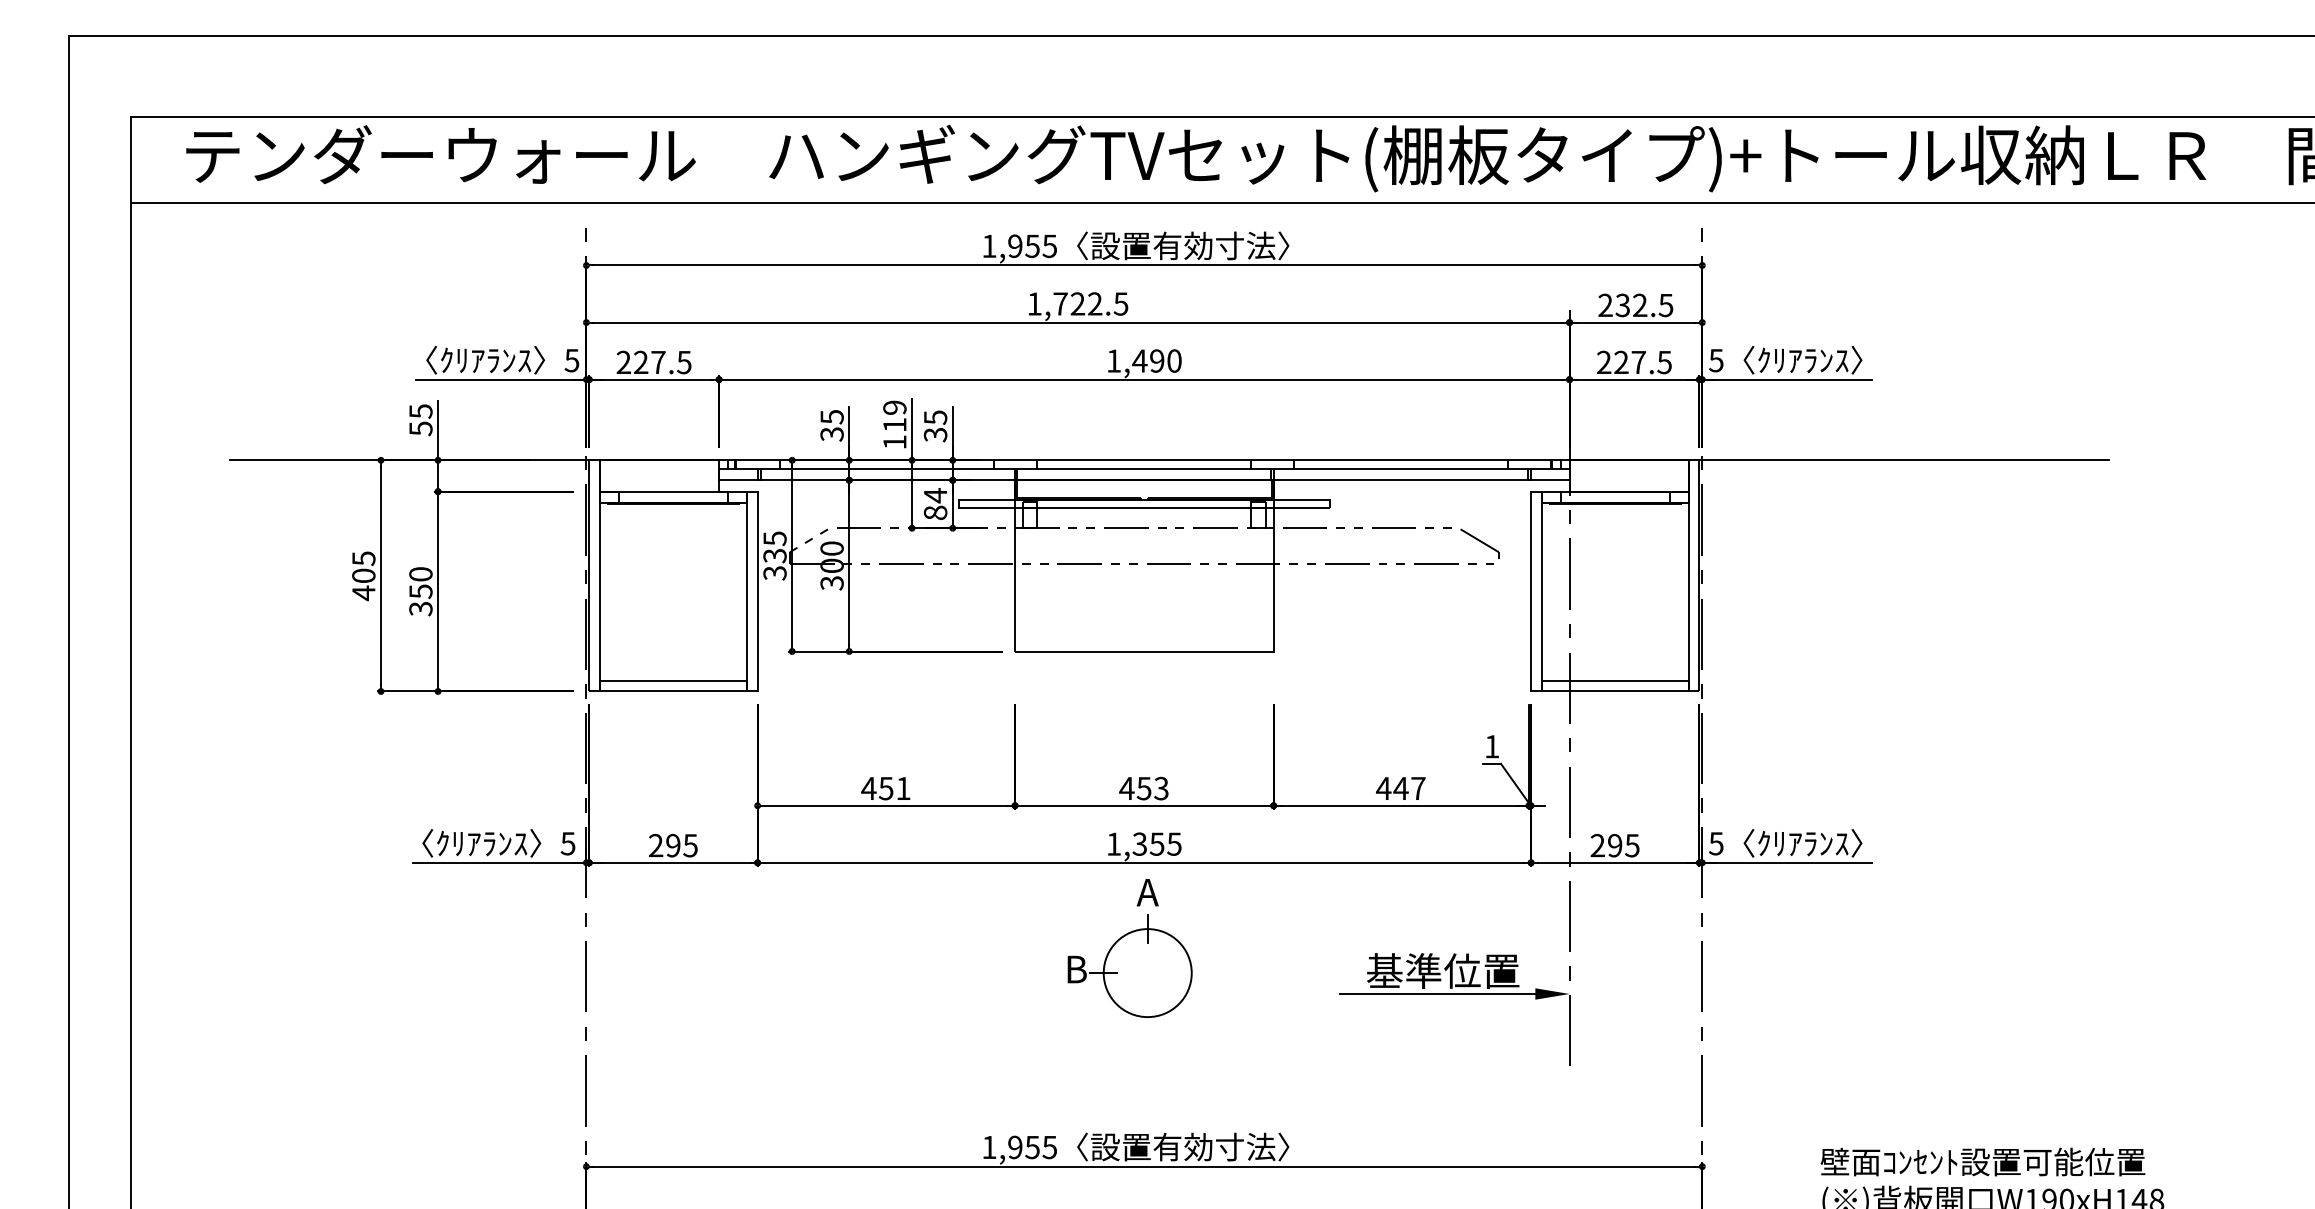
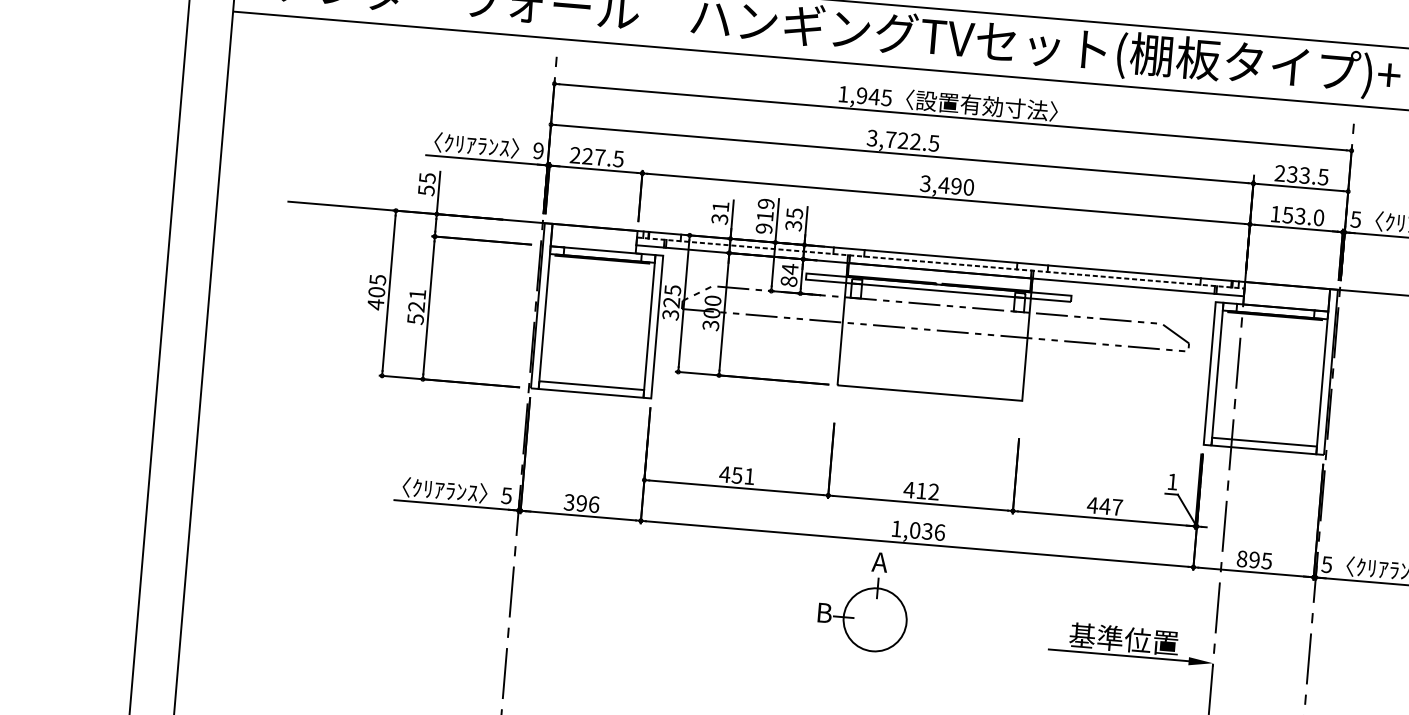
text: (1032, 246) -> (874, 97), 1,955 -> 1,945
text: (1034, 303) -> (872, 137), 1,722.5 -> 3,722.5
text: (1639, 305) -> (1304, 175), 232.5 -> 233.5
text: (571, 360) -> (538, 150), 5 -> 9
text: (1113, 360) -> (925, 183), 1,490 -> 3,490
text: (1634, 362) -> (1297, 216), 227.5 -> 153.0
text: (831, 417) -> (720, 207), 35 -> 31
text: (894, 442) -> (763, 228), 119 -> 919
line: (1144, 469) -> (940, 263), solid -> dashed
text: (774, 555) -> (671, 302), 335 -> 325
text: (420, 591) -> (416, 306), 350 -> 521
text: (1152, 788) -> (927, 491), 453 -> 412
text: (1156, 843) -> (927, 530), 1,355 -> 1,036
text: (672, 845) -> (581, 503), 295 -> 396
text: (1597, 845) -> (1241, 558), 295 -> 895
part: (1129, 948) -> (863, 601), moved

